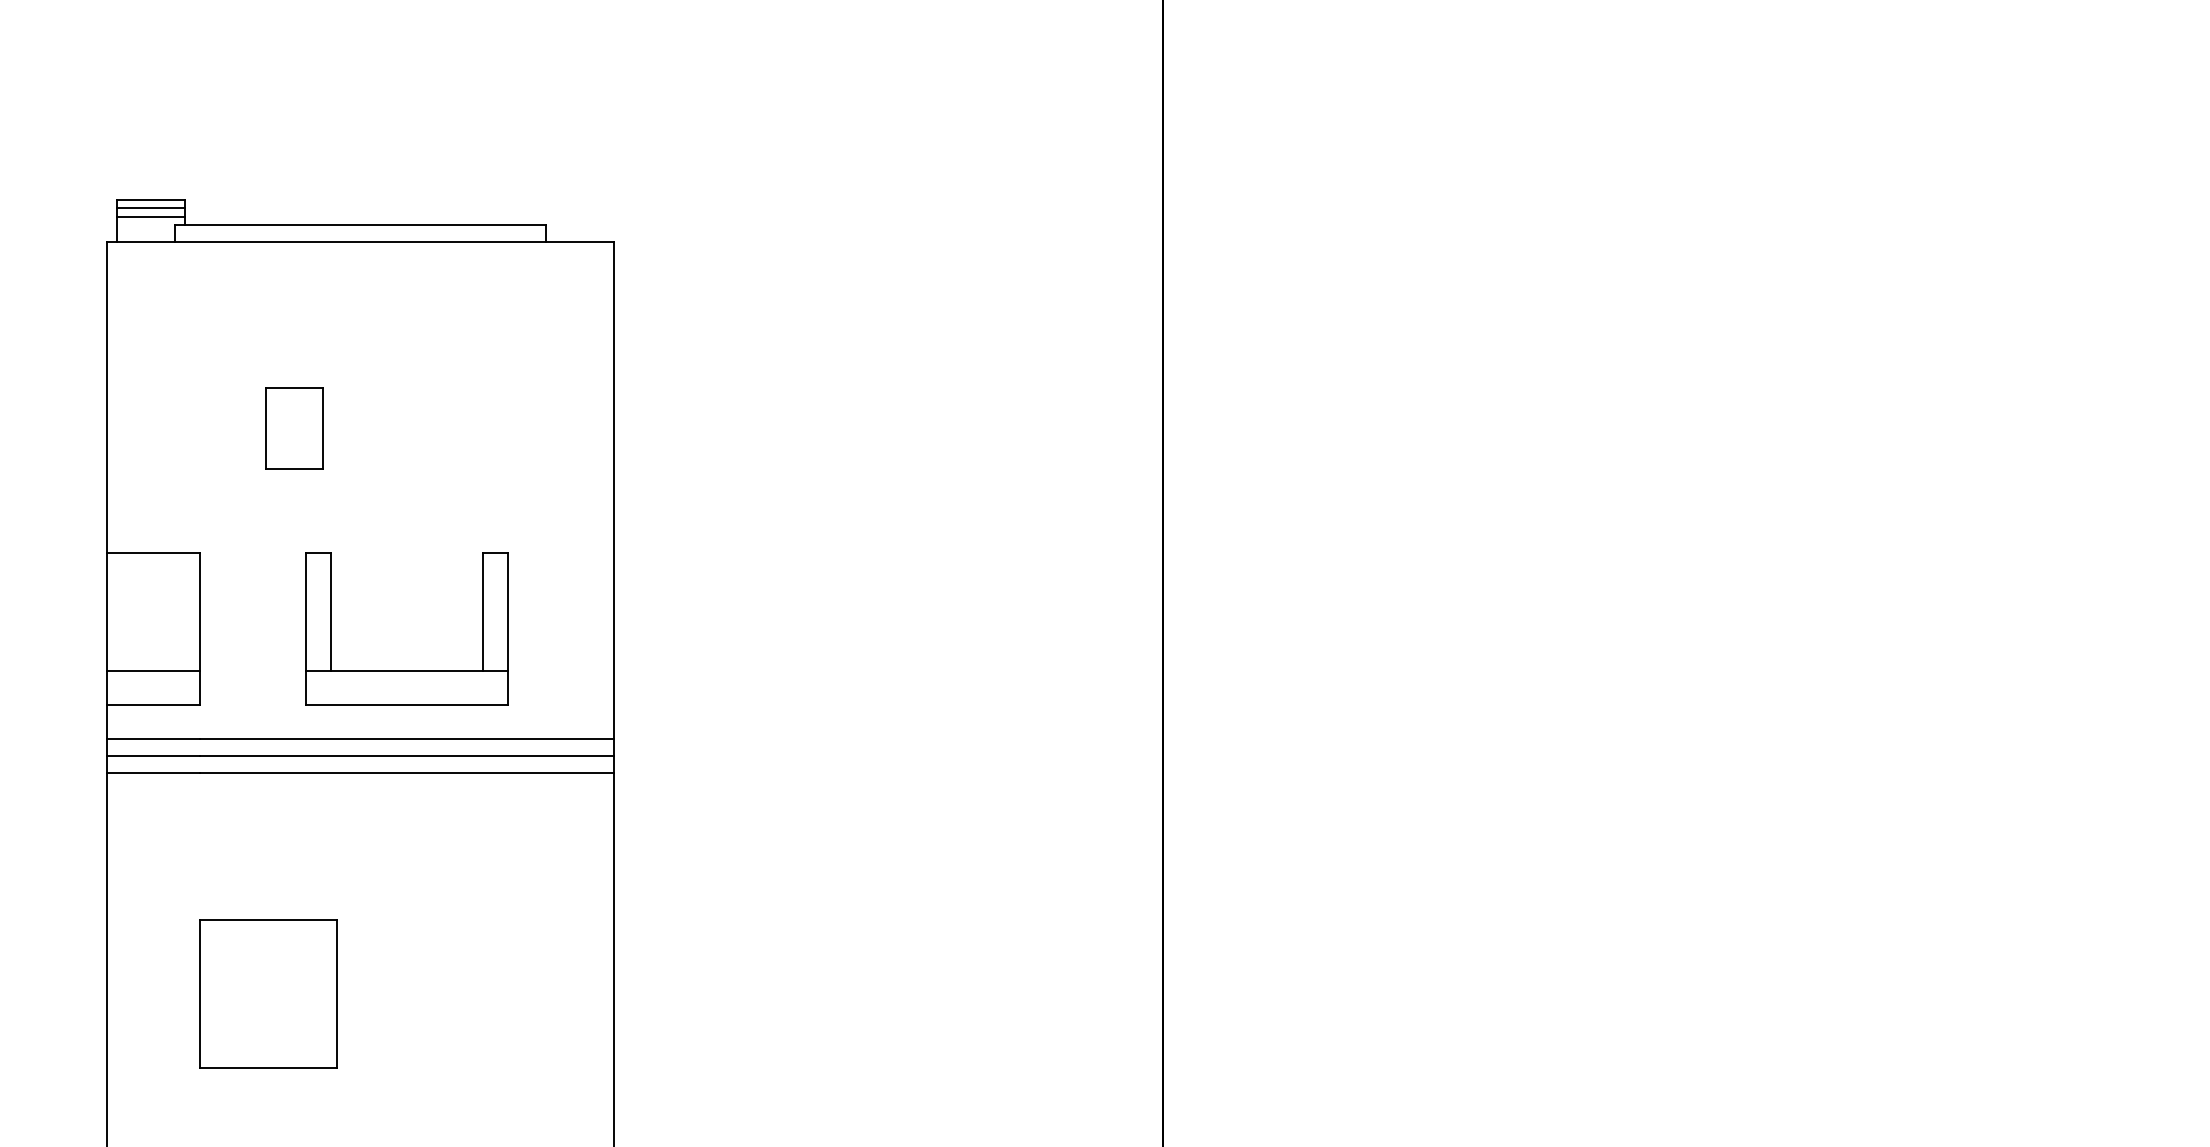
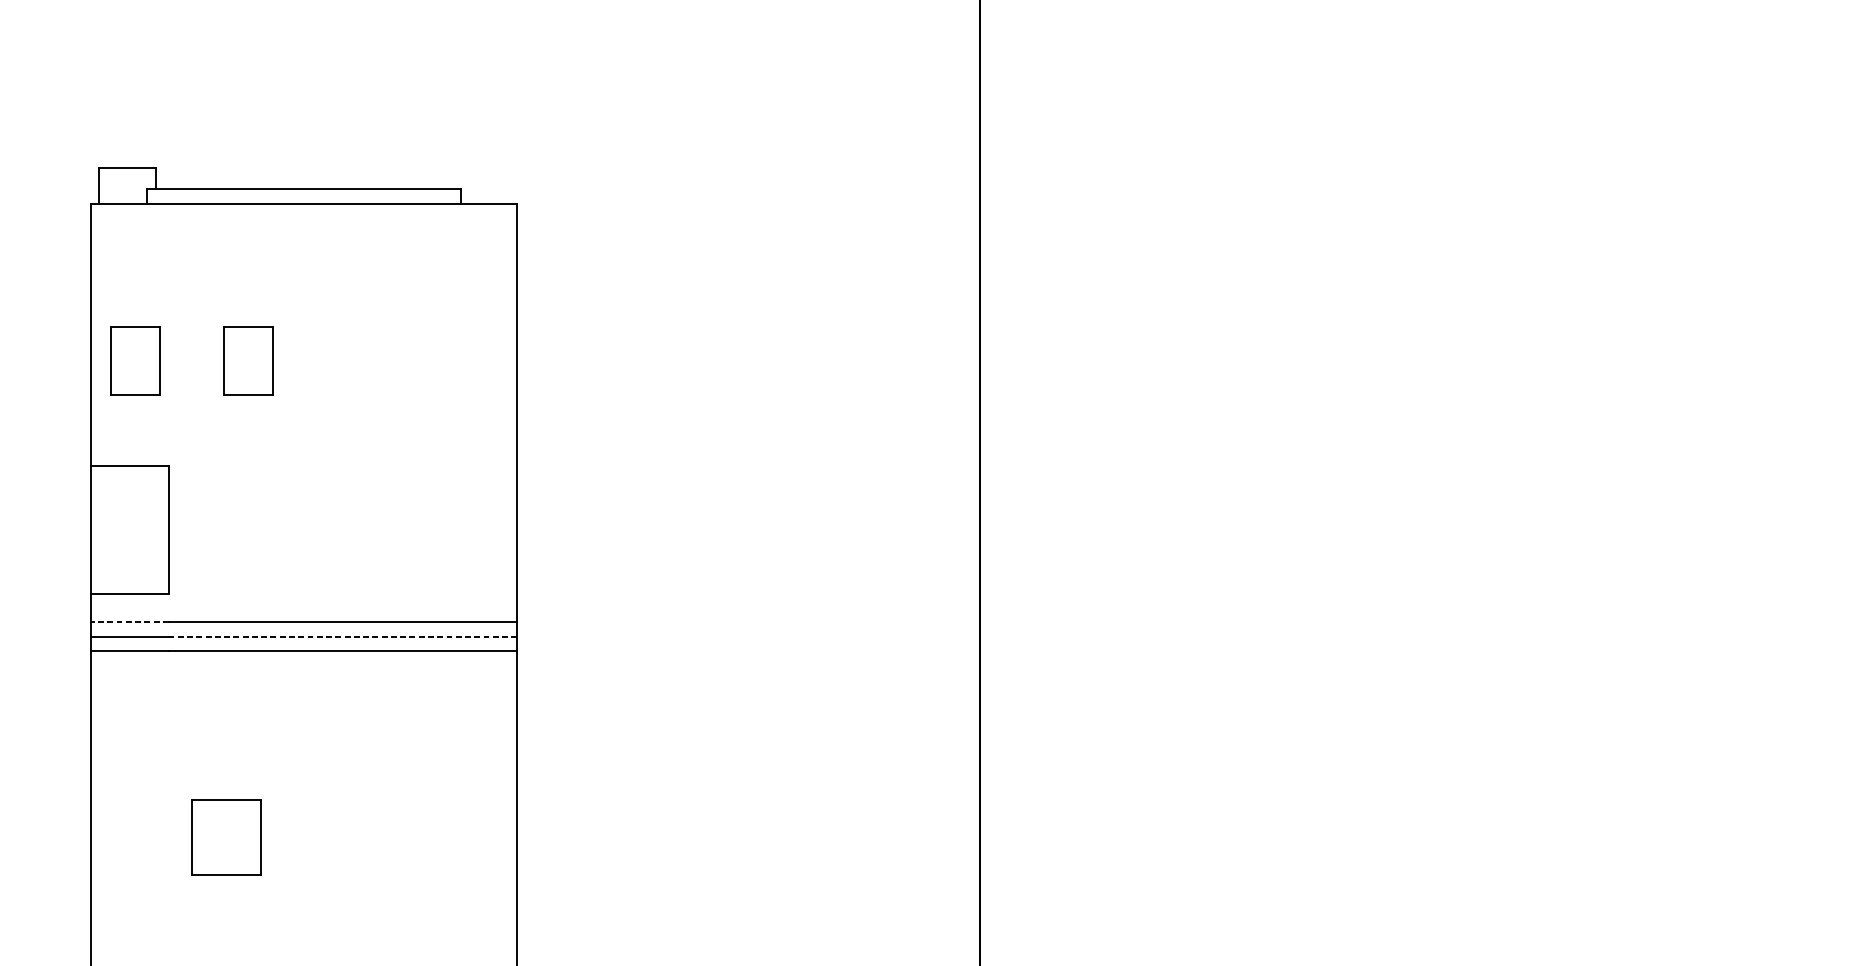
line: (151, 208) -> (127, 175), removed
line: (151, 216) -> (127, 182), removed
part: (160, 428) -> (135, 360), added
part: (406, 670) -> (342, 564), removed
line: (153, 671) -> (129, 565), removed
line: (153, 738) -> (129, 621), solid -> dashed
line: (406, 755) -> (342, 636), solid -> dashed
part: (268, 993) -> (226, 836), size x0.6

